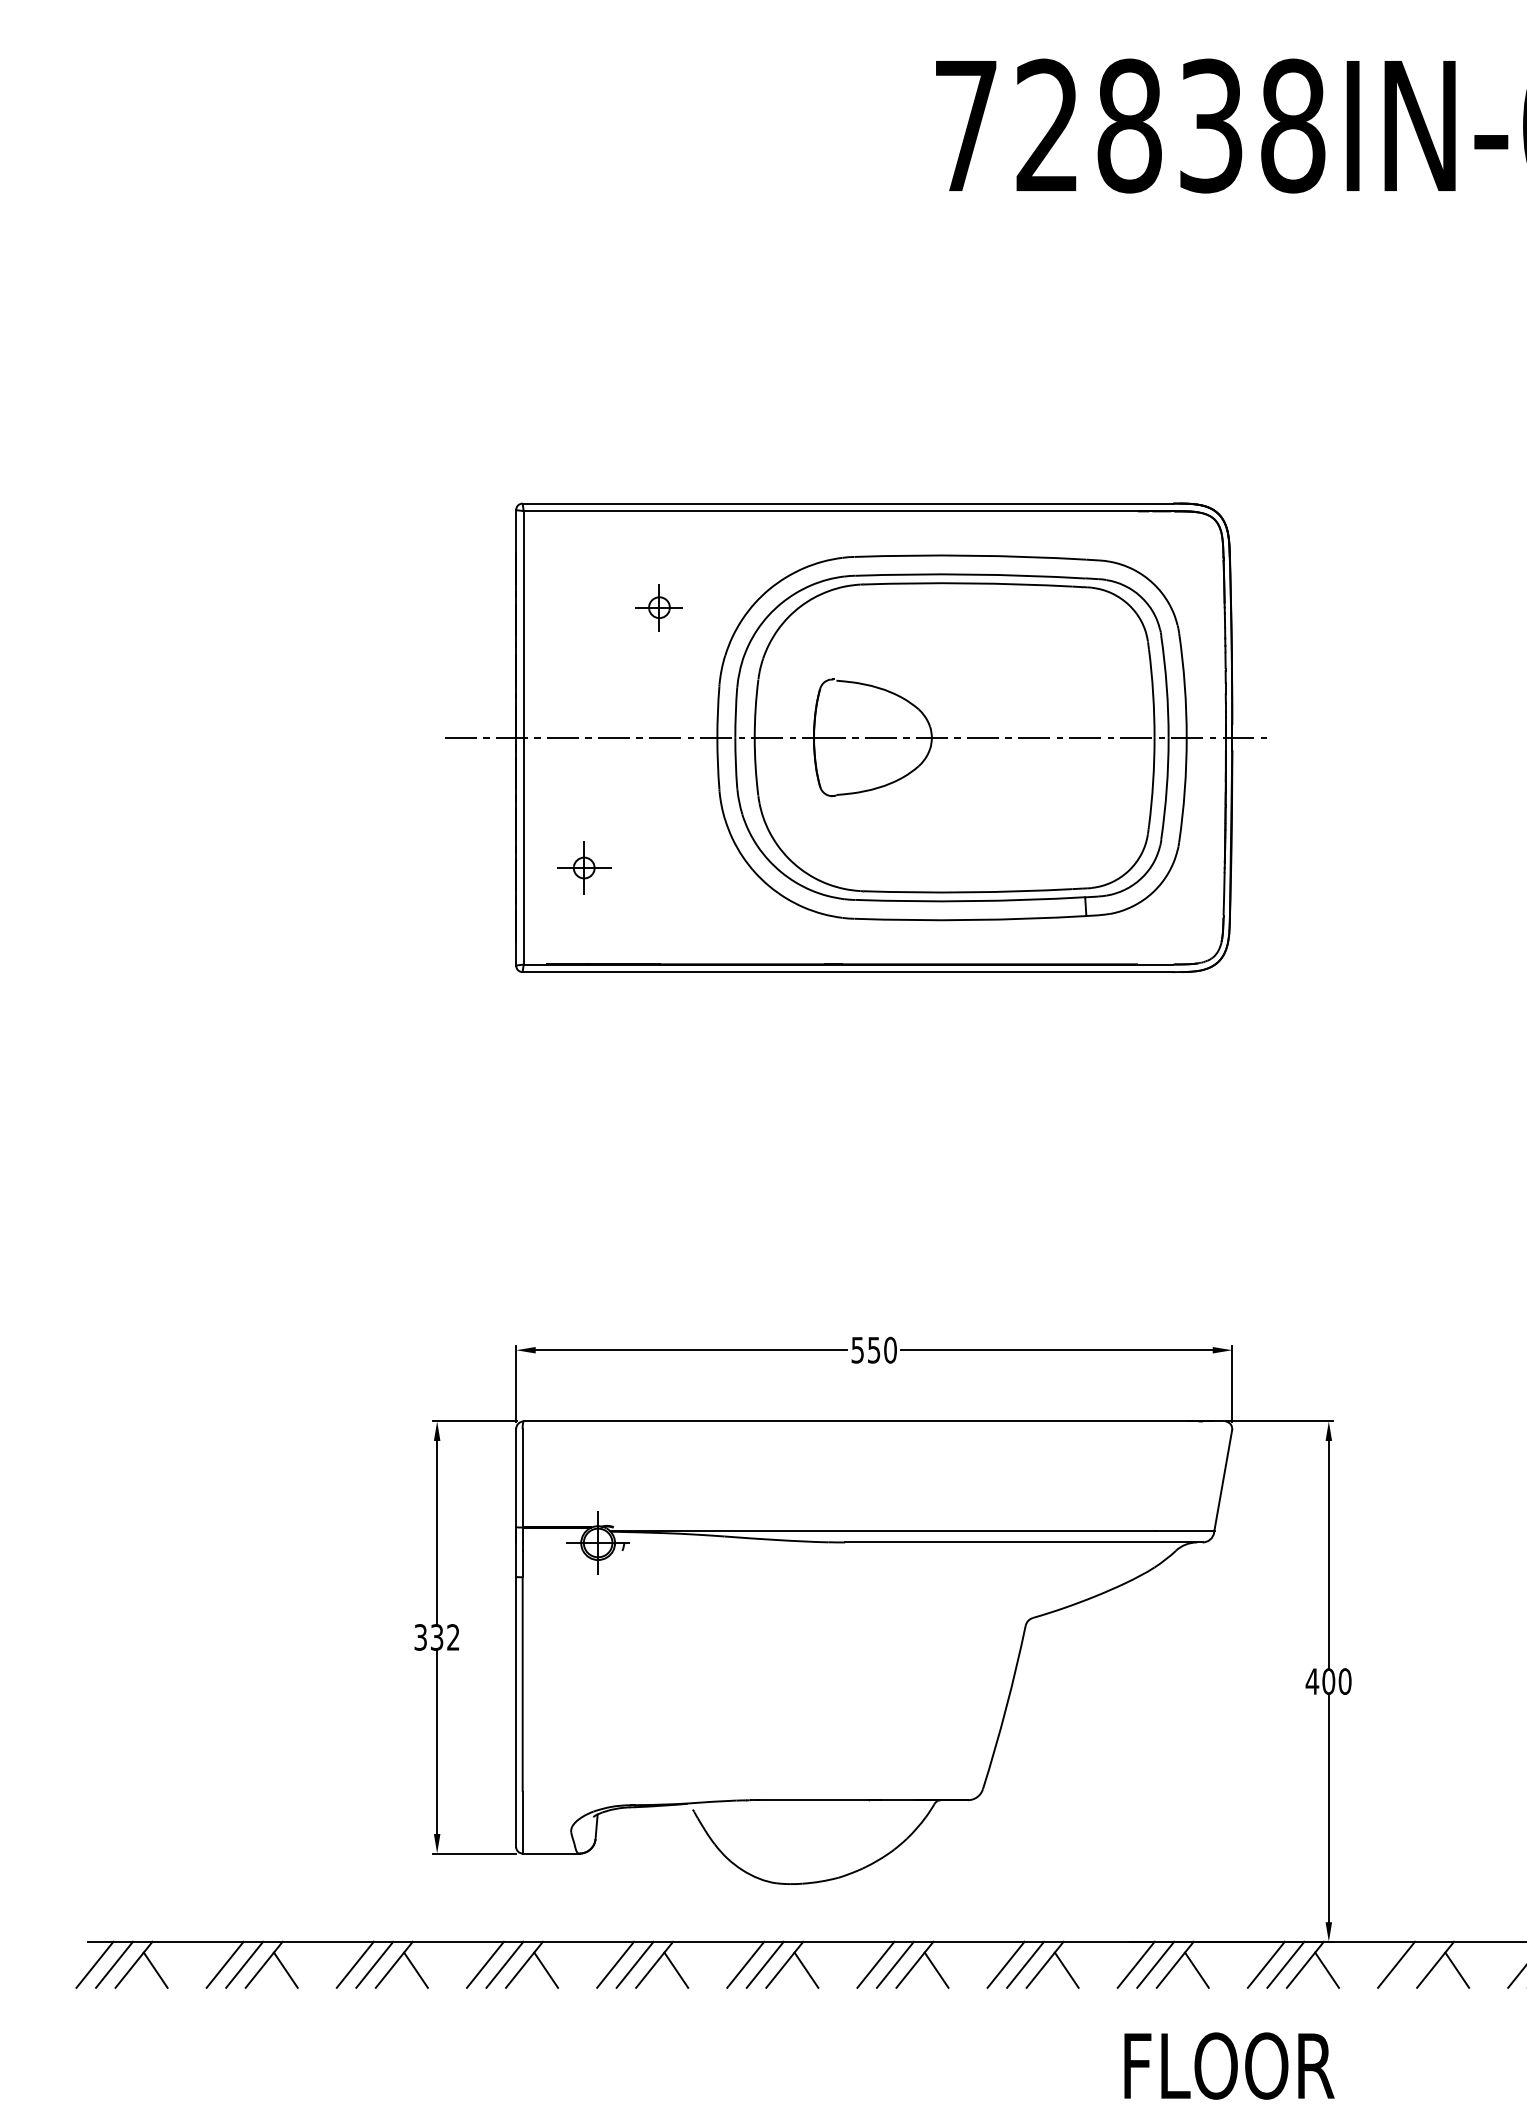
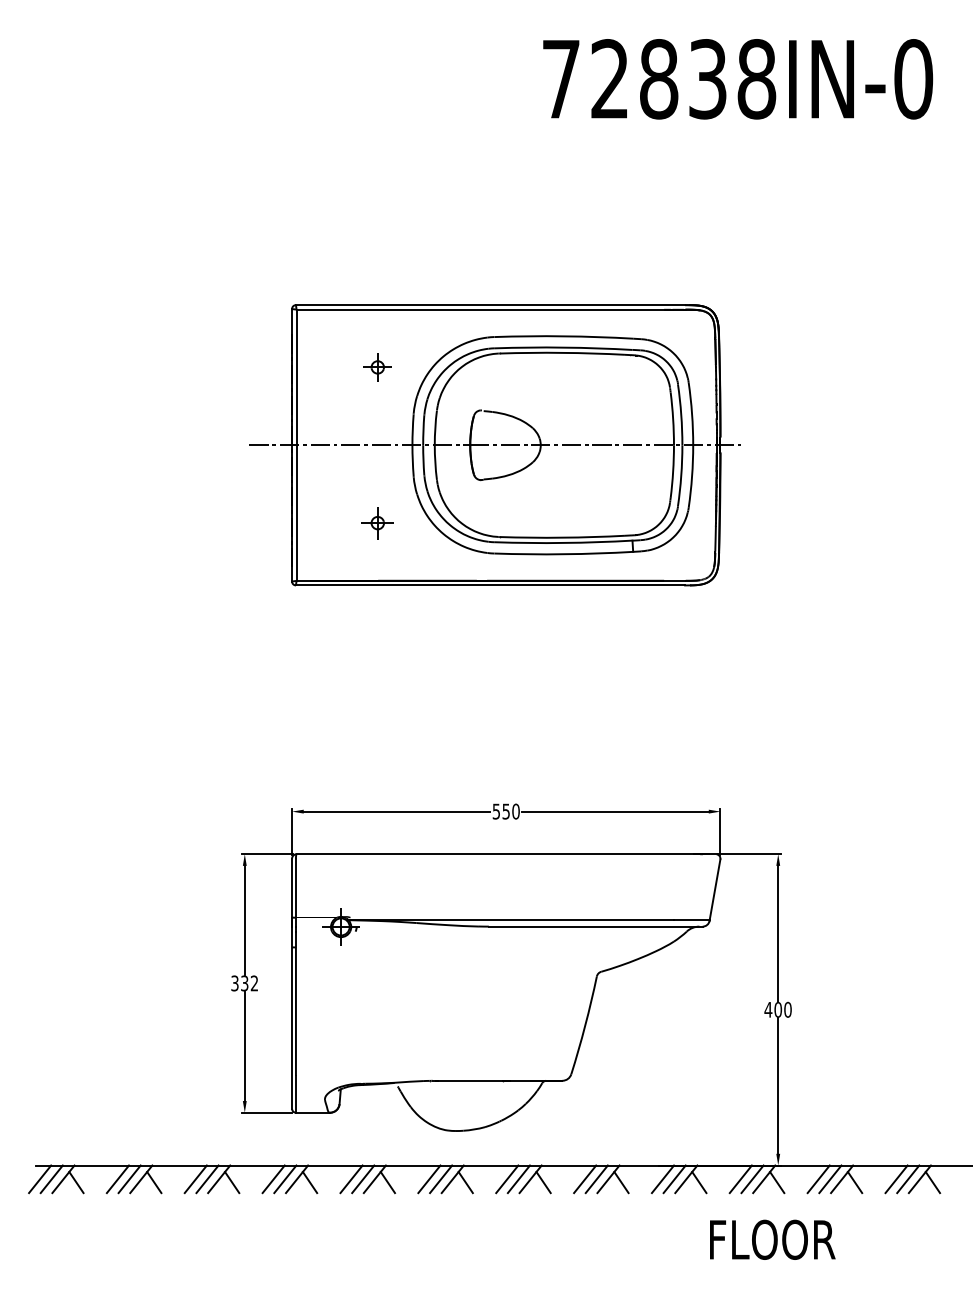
part: (583, 868) -> (377, 523), moved
line: (1416, 1965) -> (830, 1179), added
text: (1228, 2065) -> (772, 1239), moved

